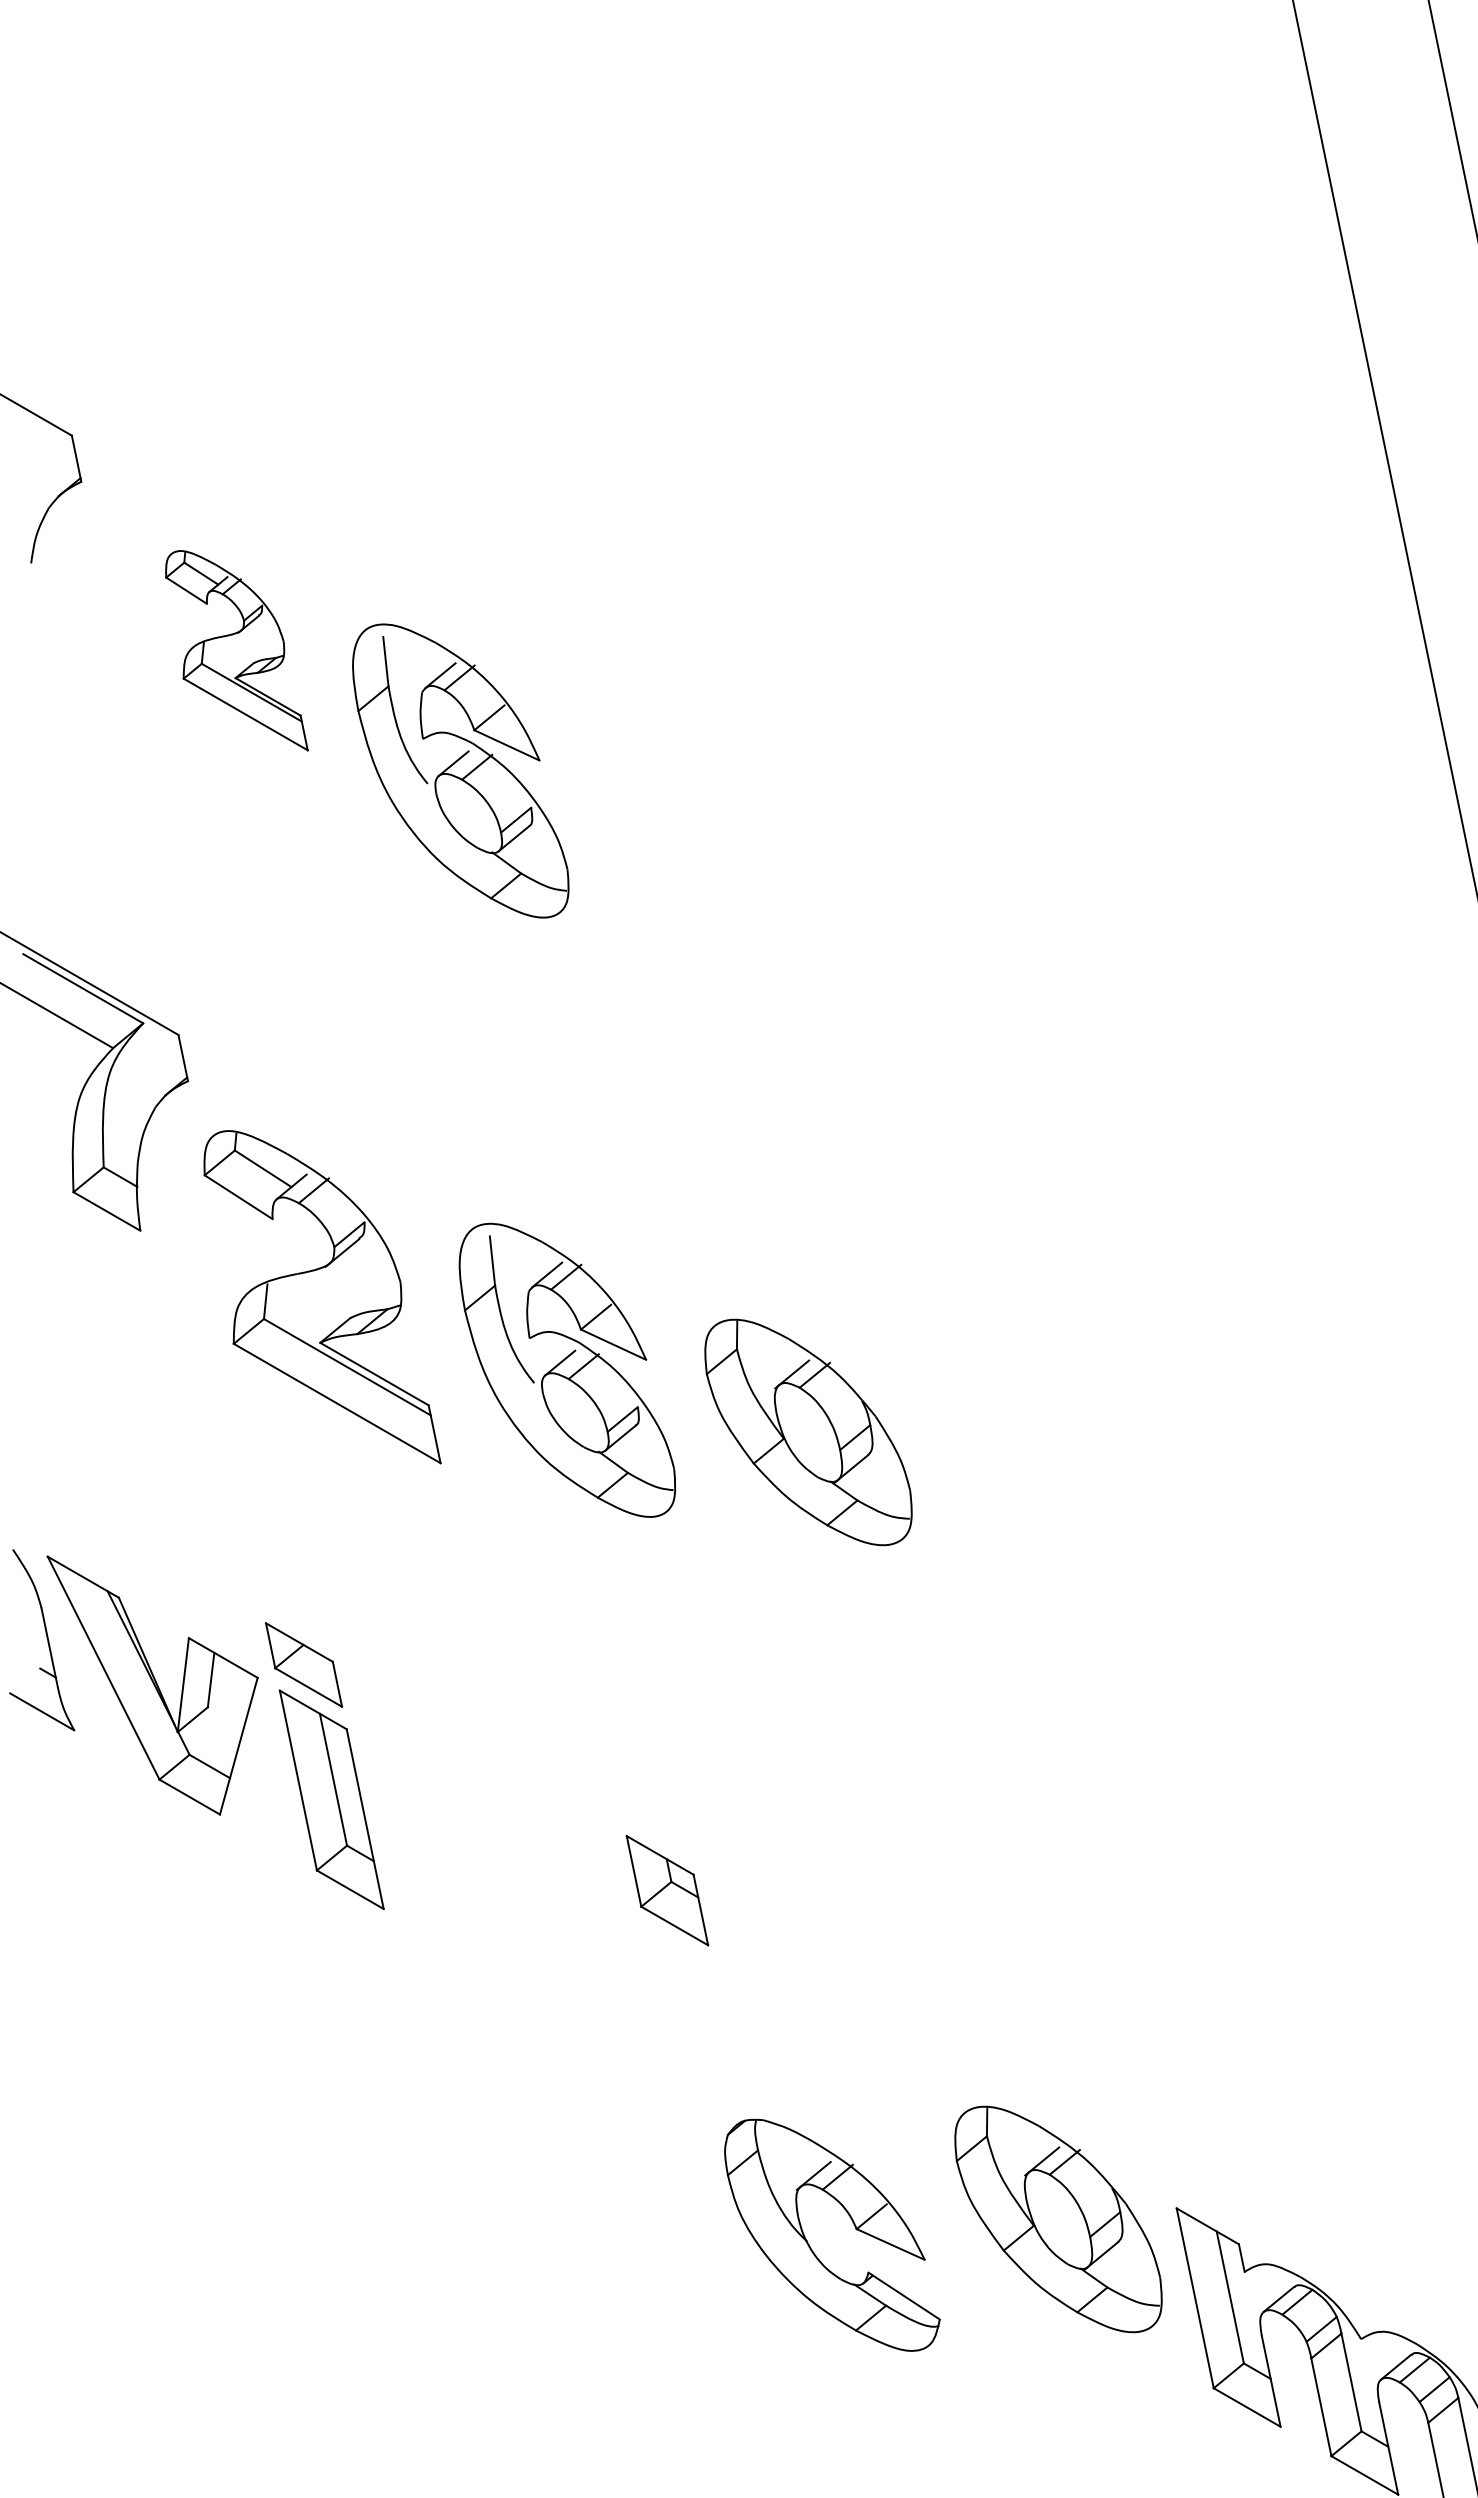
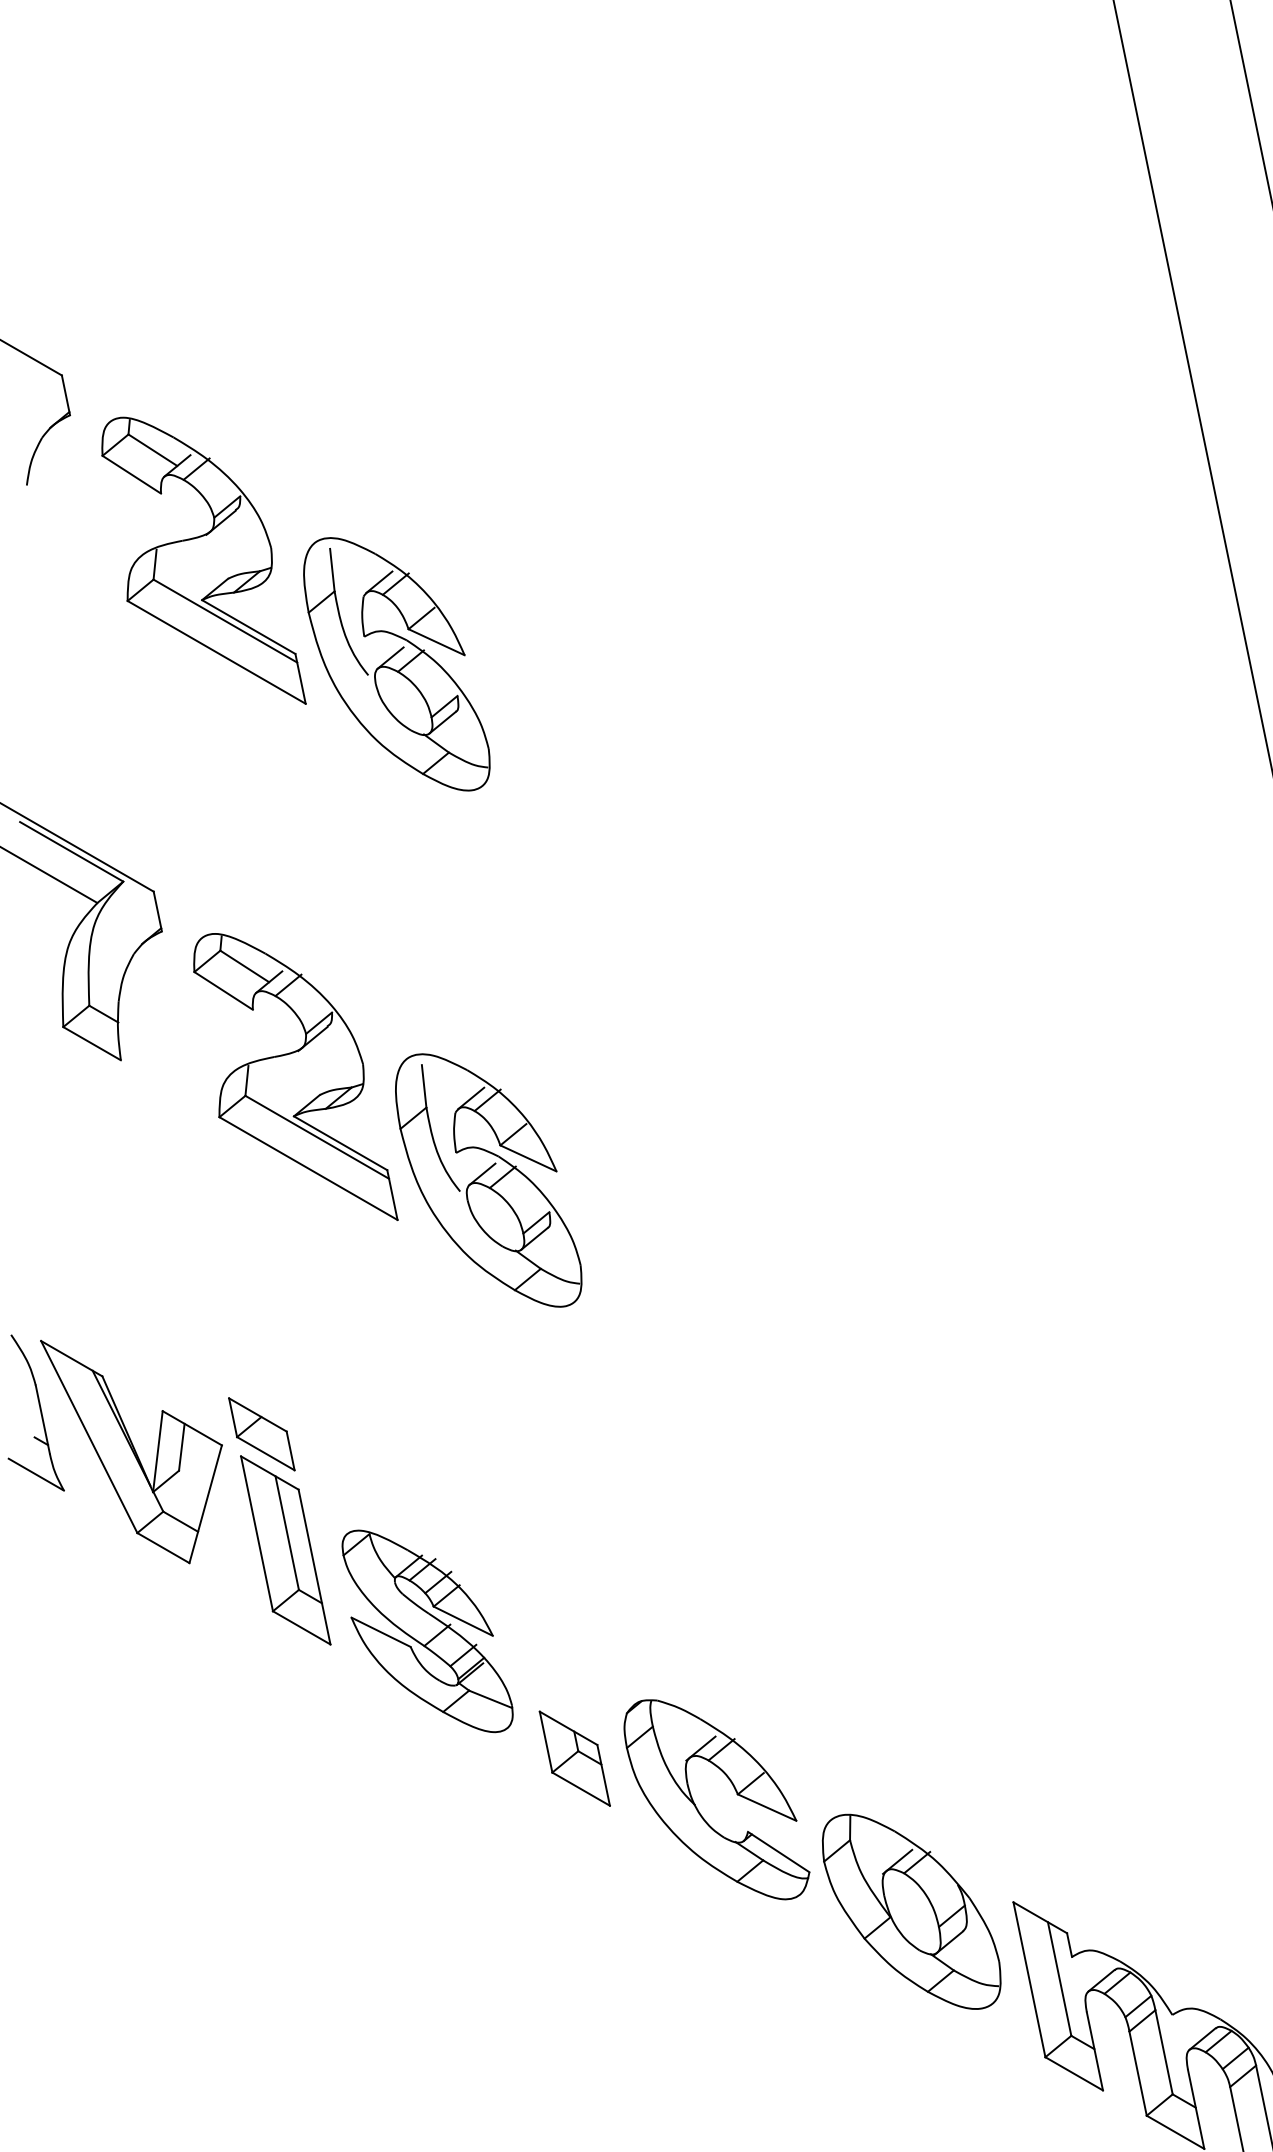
part: (236, 650) -> (203, 560), size x1.67
part: (322, 1297) -> (295, 1077), moved
part: (808, 1432) -> (696, 1234), removed
part: (667, 1890) -> (574, 1758), moved
part: (496, 1893) -> (427, 1631), added
part: (853, 2224) -> (735, 1790), moved

